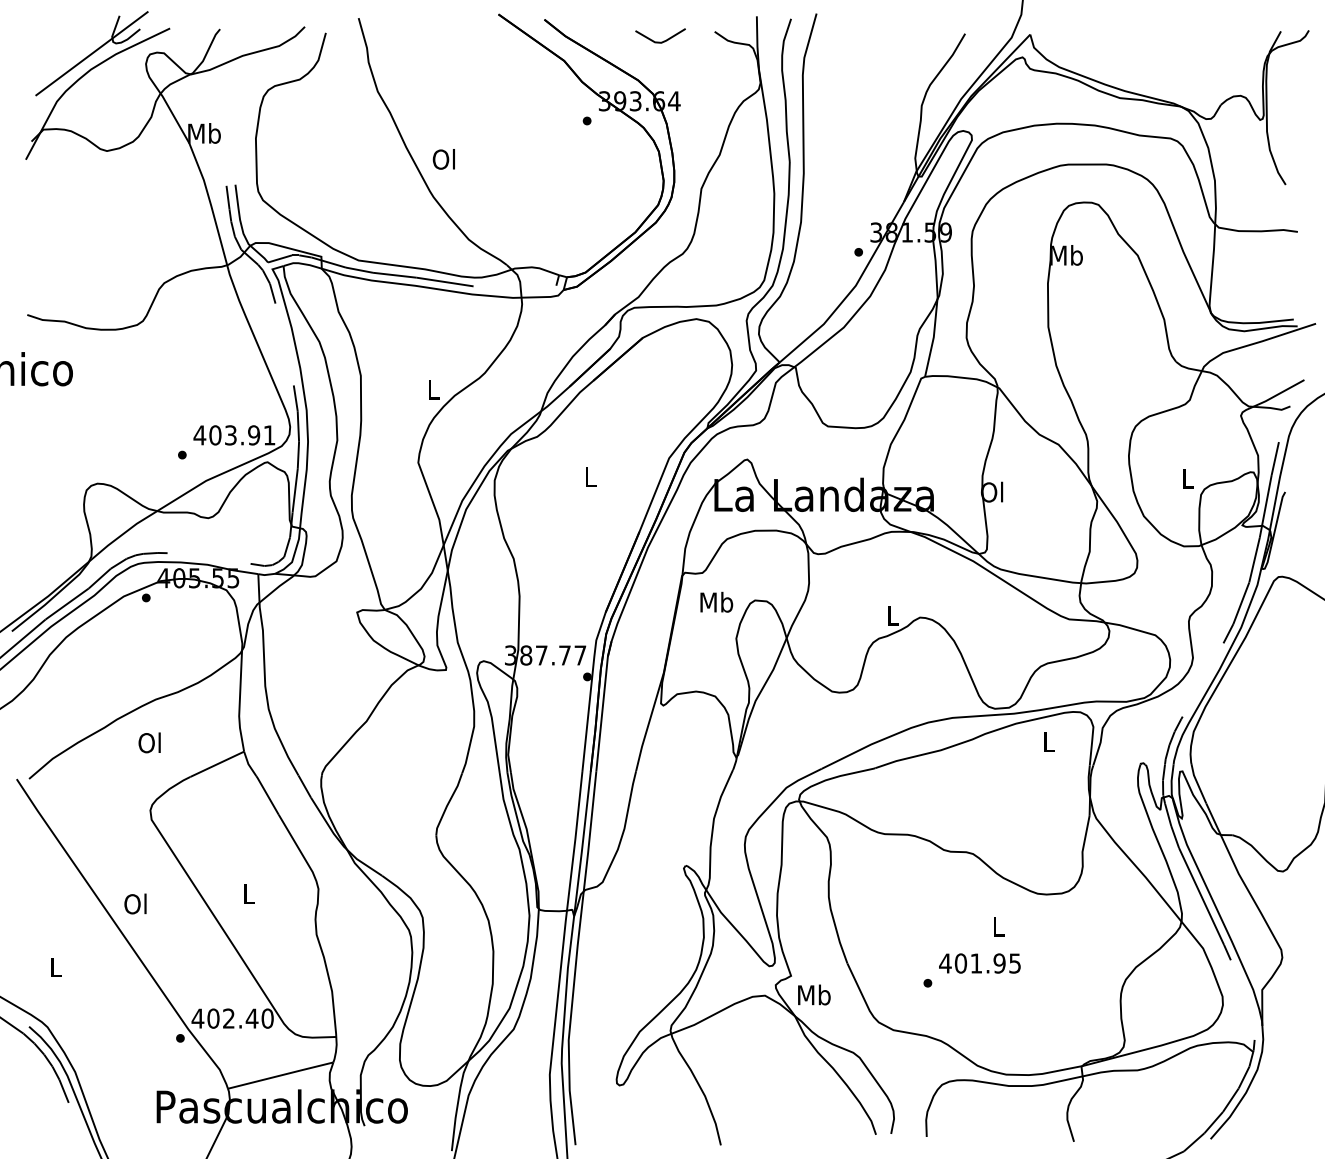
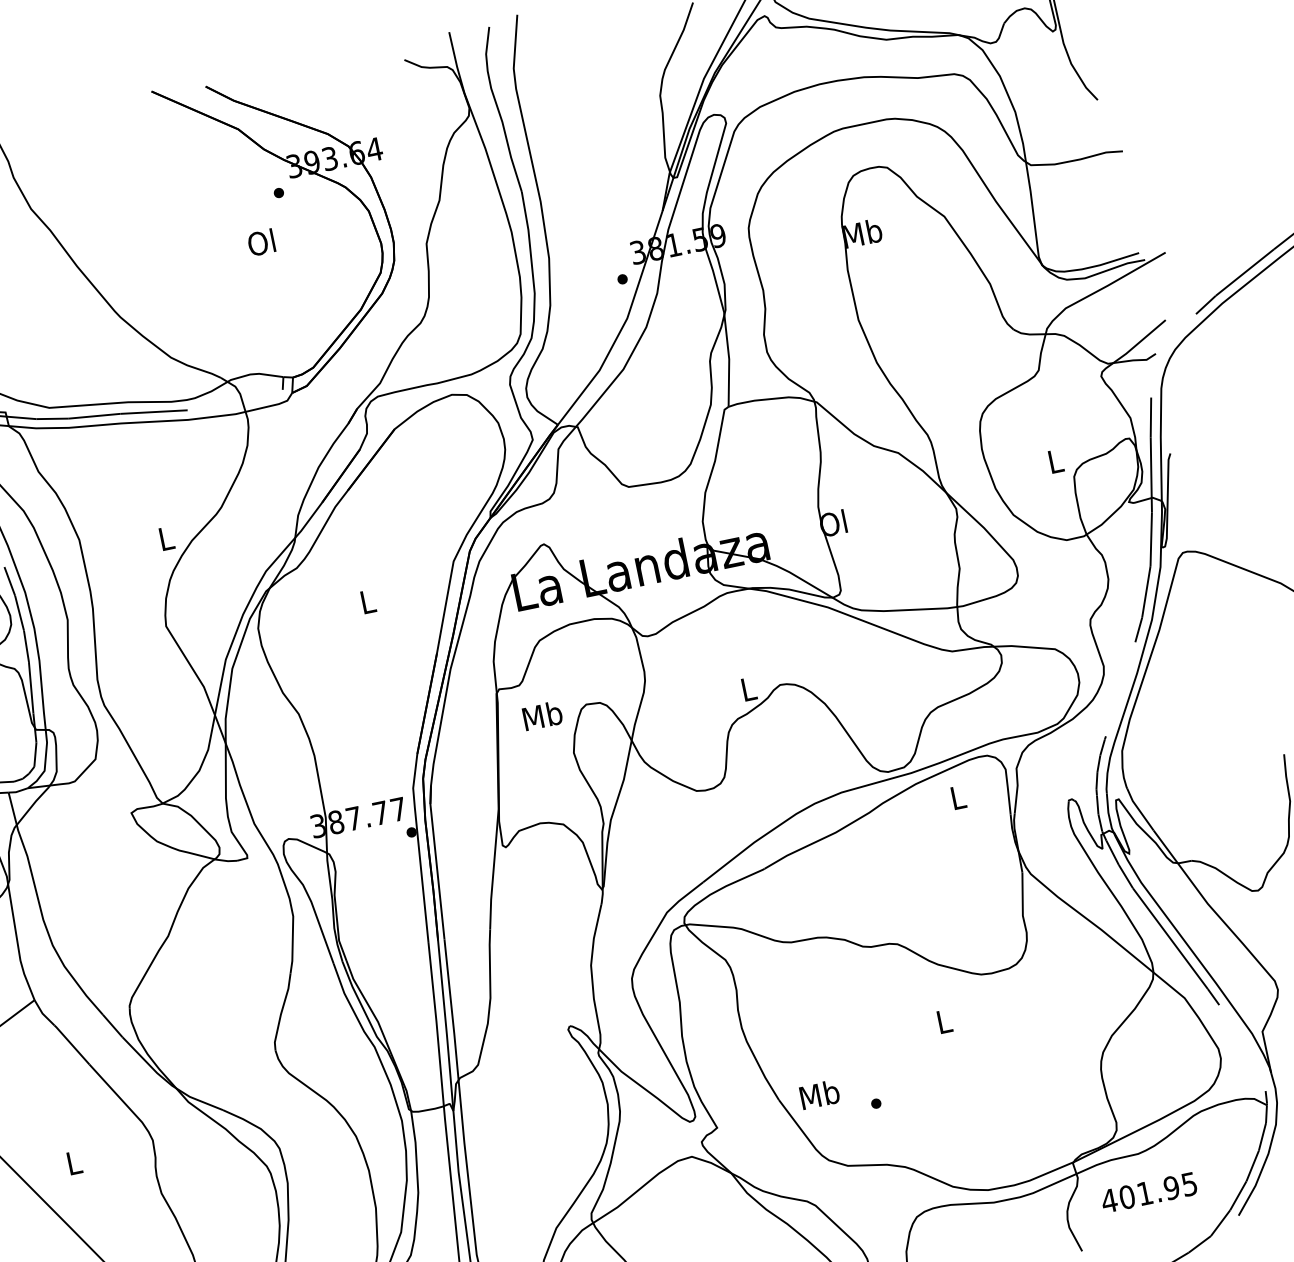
line: (663, 40) -> (347, 82), removed
text: (443, 159) -> (260, 242), moved
text: (979, 963) -> (1148, 1192), moved
text: (814, 994) -> (819, 1094), moved

